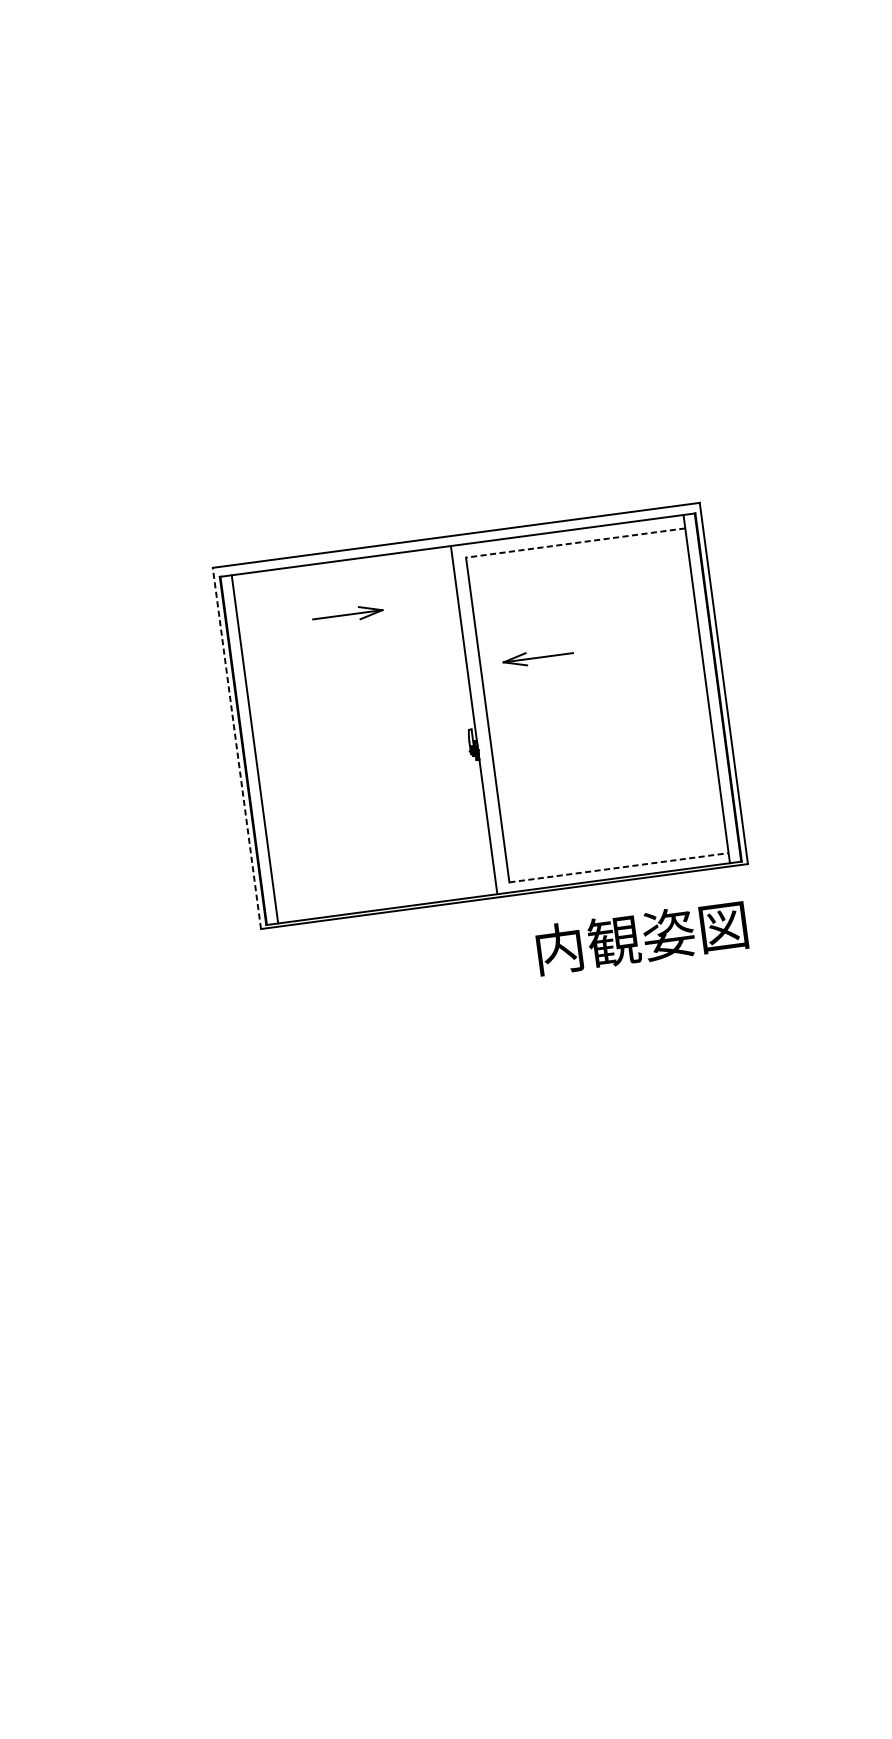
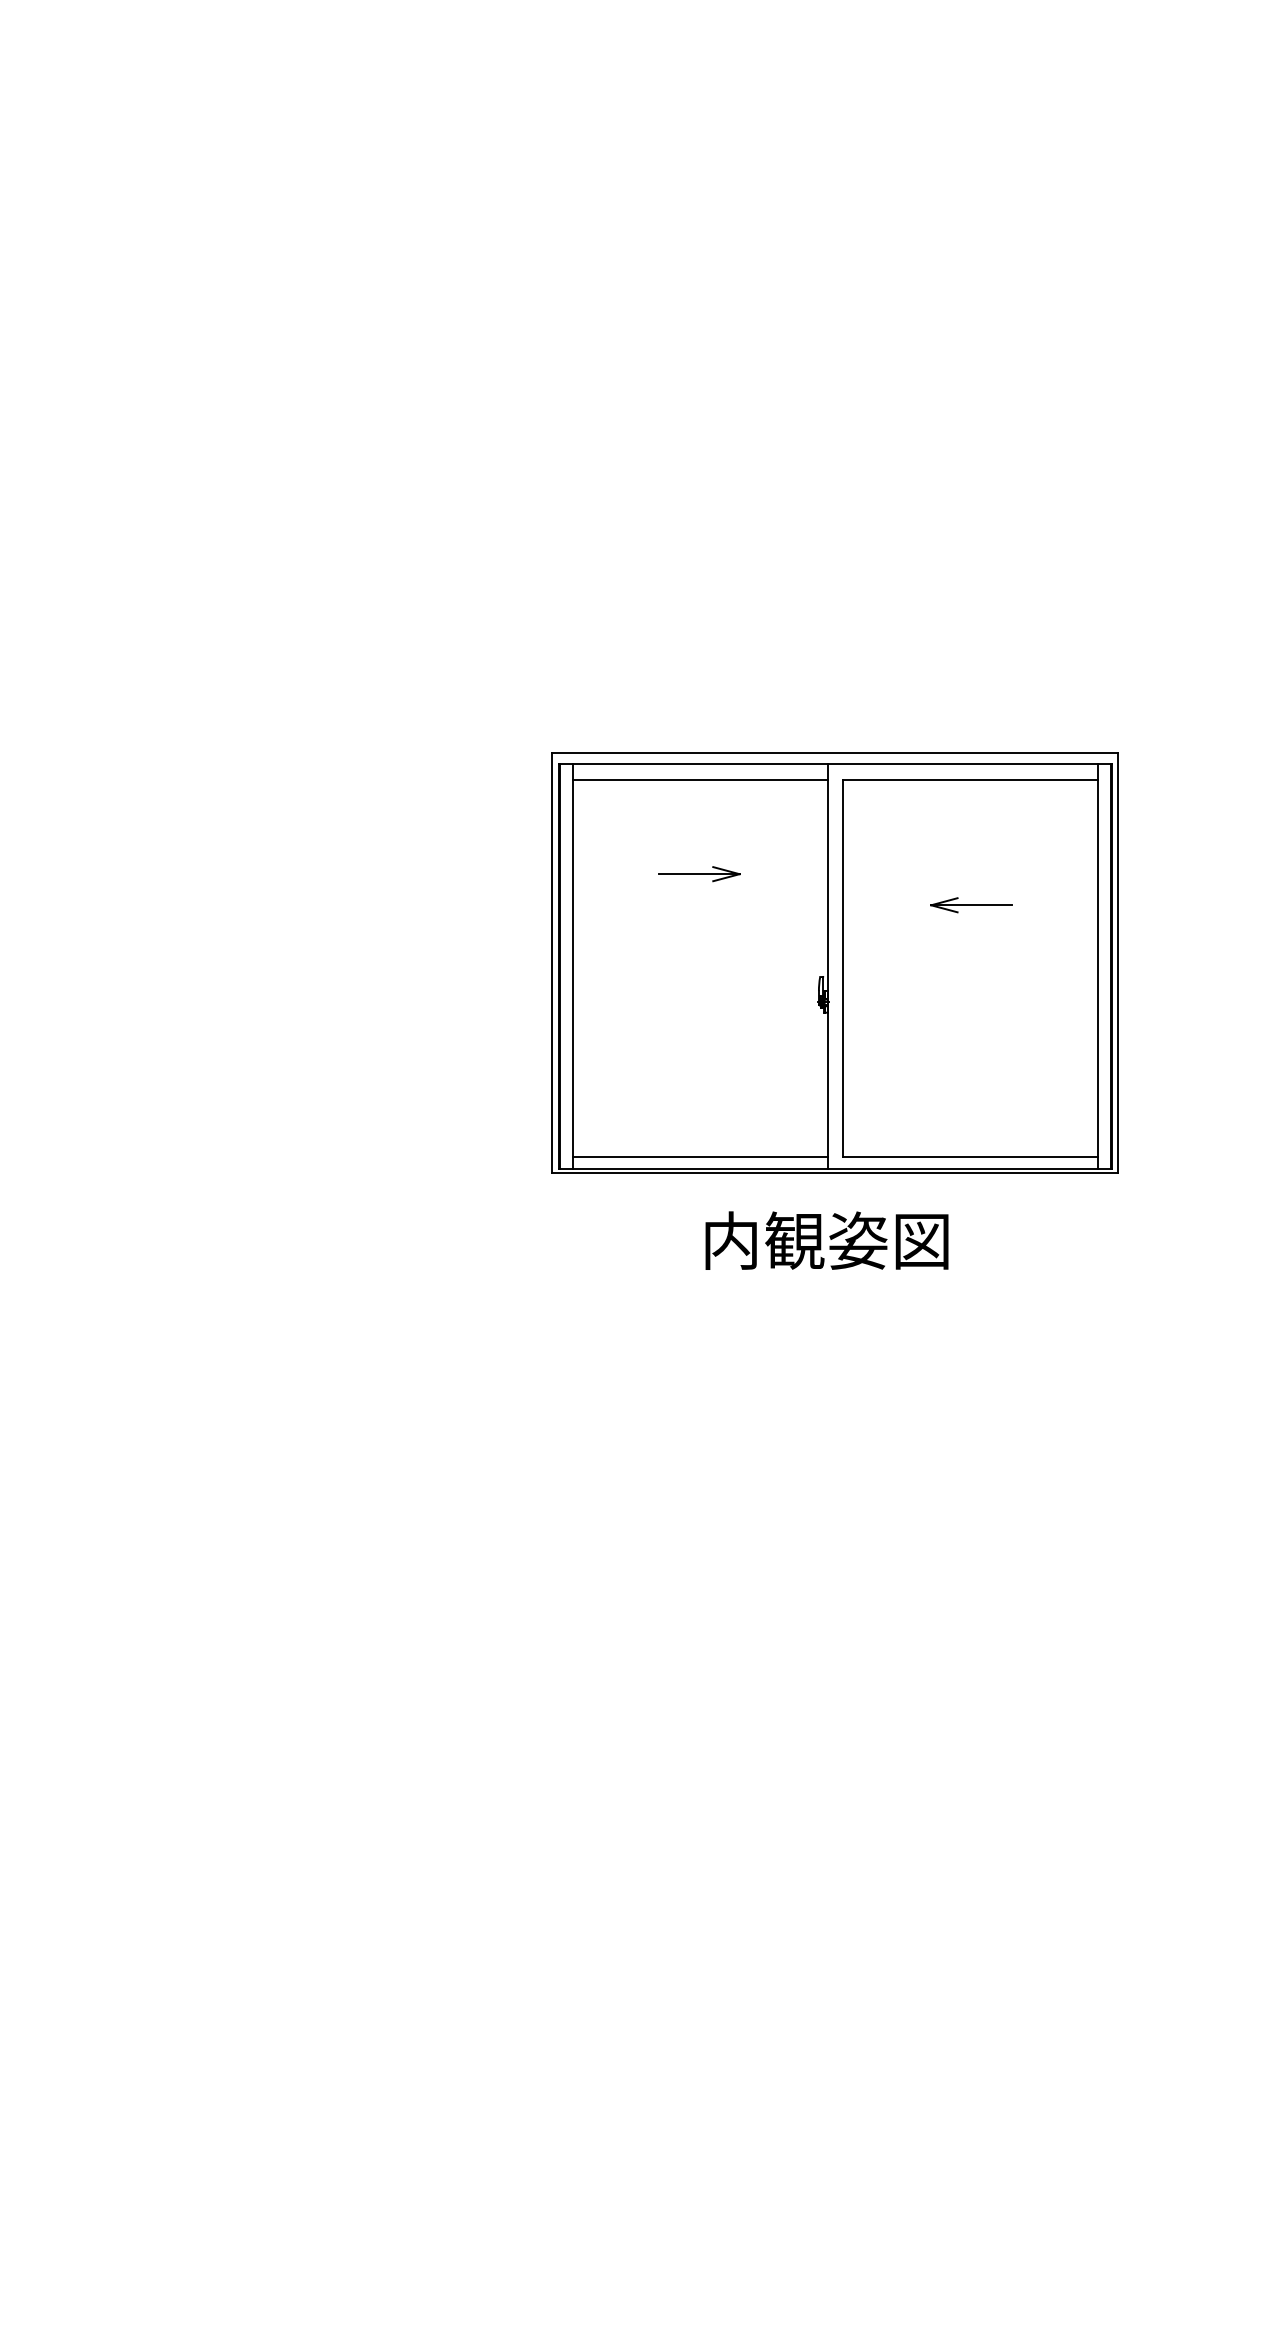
line: (575, 542) -> (970, 779), dashed -> solid
line: (342, 573) -> (699, 779), added
part: (347, 615) -> (699, 874), moved
part: (538, 657) -> (971, 905), moved
line: (236, 748) -> (552, 962), dashed -> solid
line: (619, 867) -> (971, 1157), dashed -> solid
line: (385, 898) -> (699, 1157), added
text: (641, 937) -> (826, 1240), moved

